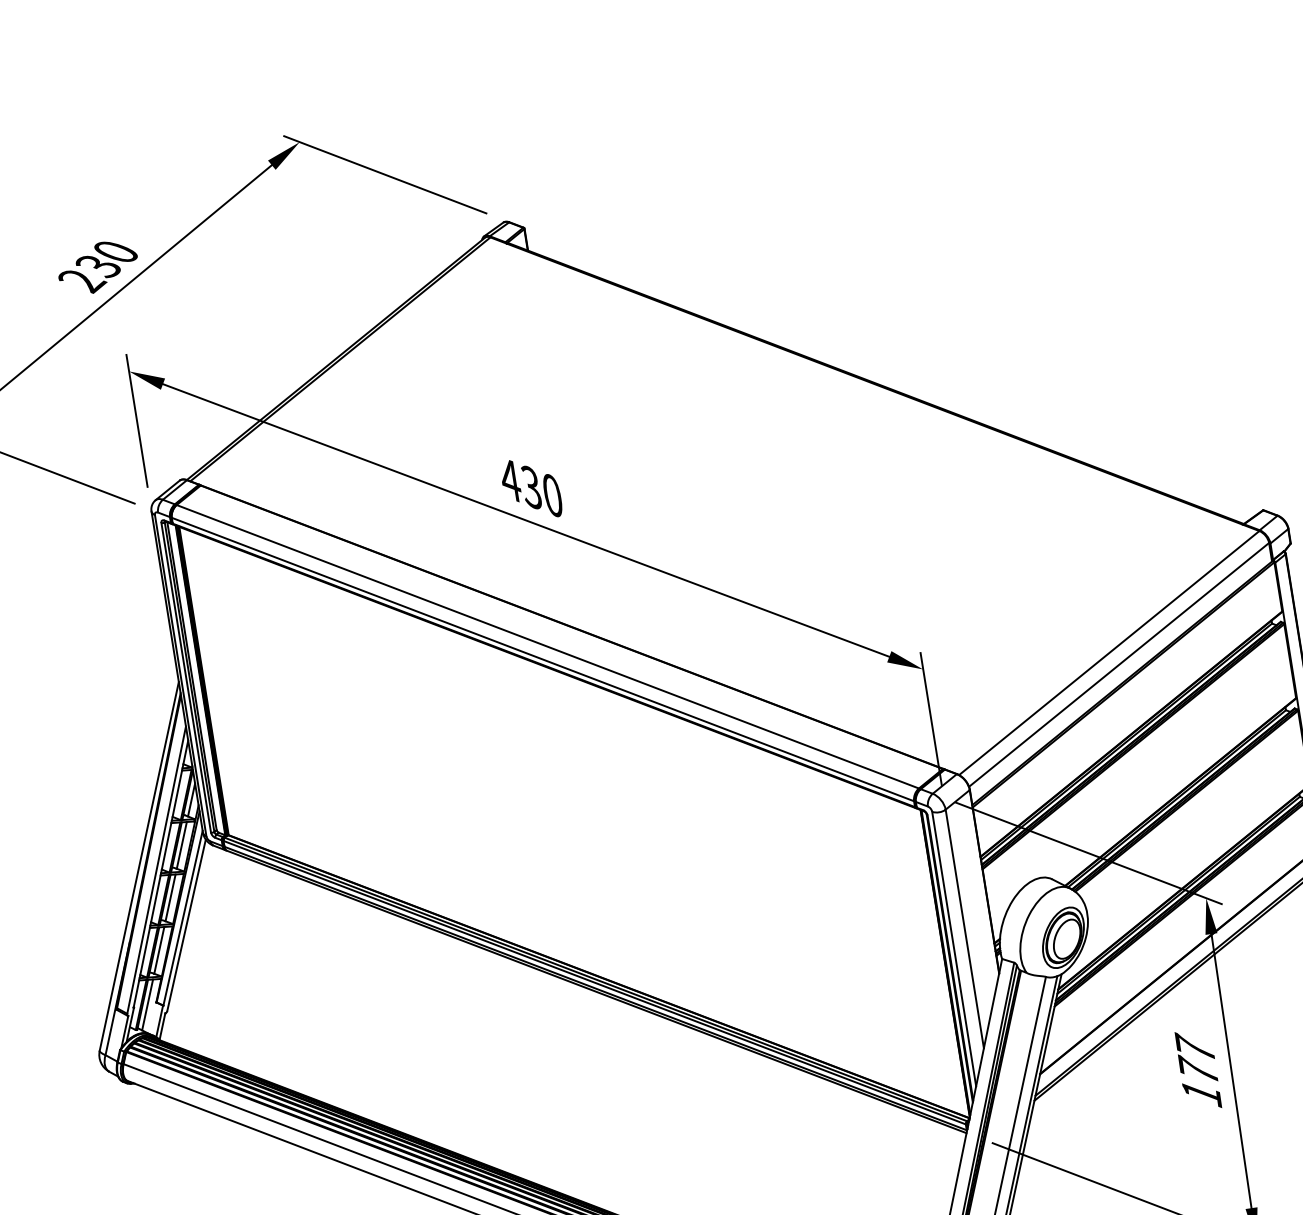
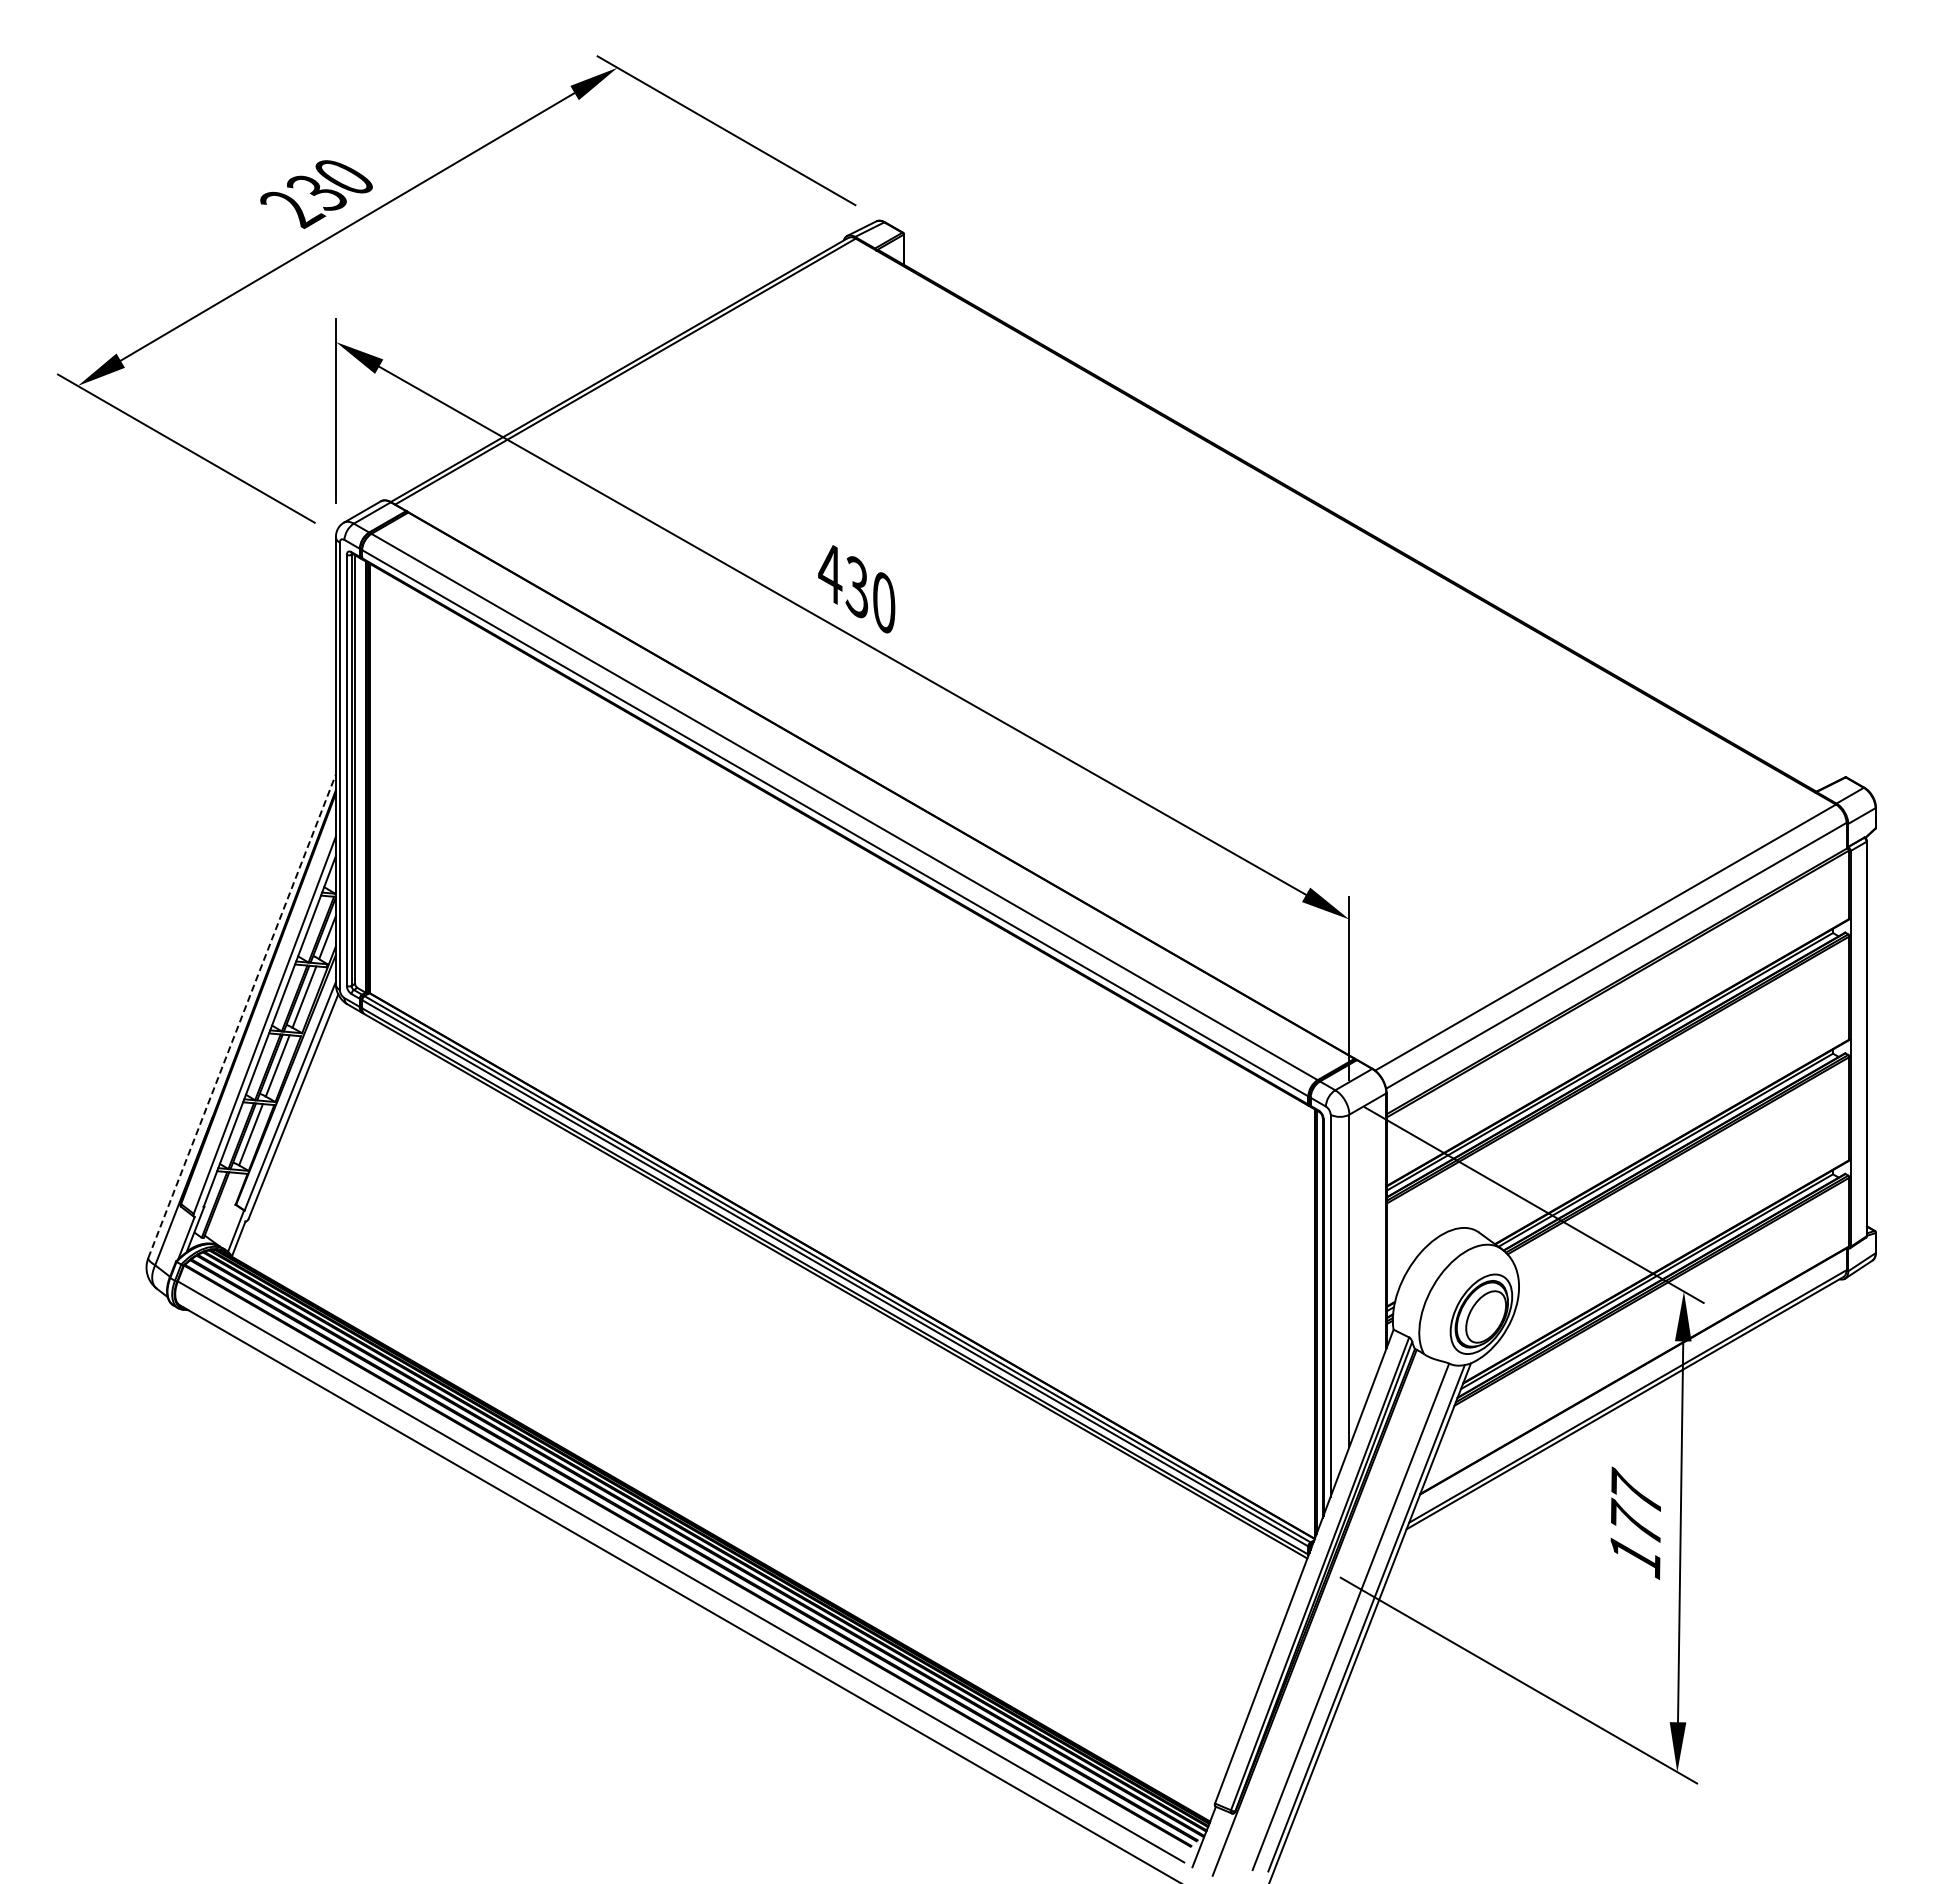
line: (139, 865) -> (242, 1015), solid -> dashed
line: (147, 1004) -> (223, 1205), removed

